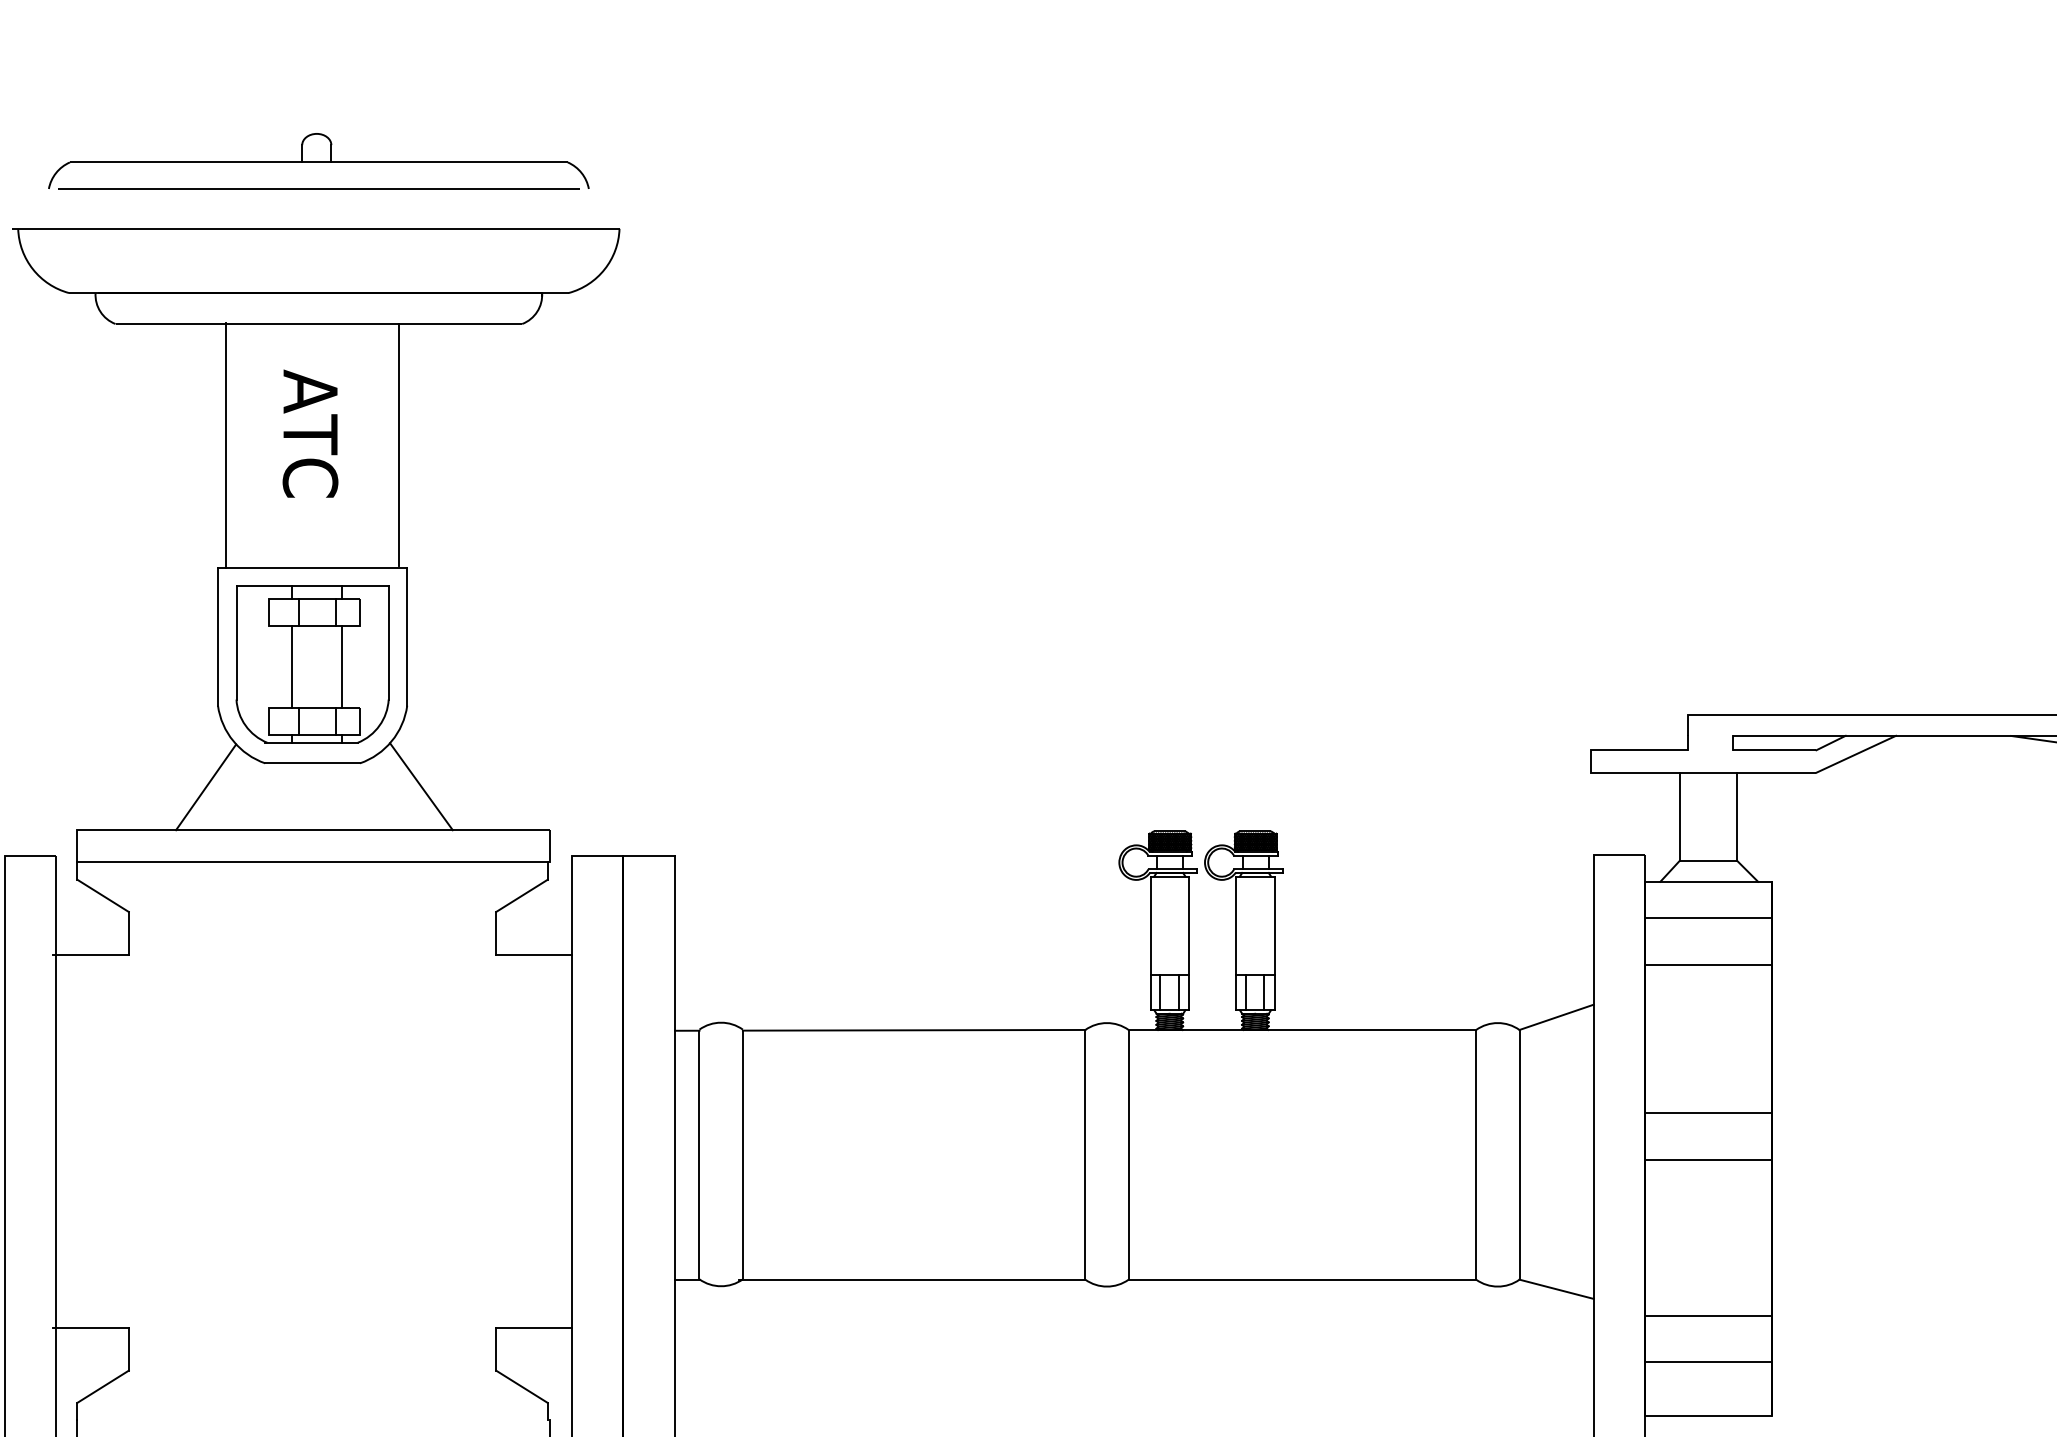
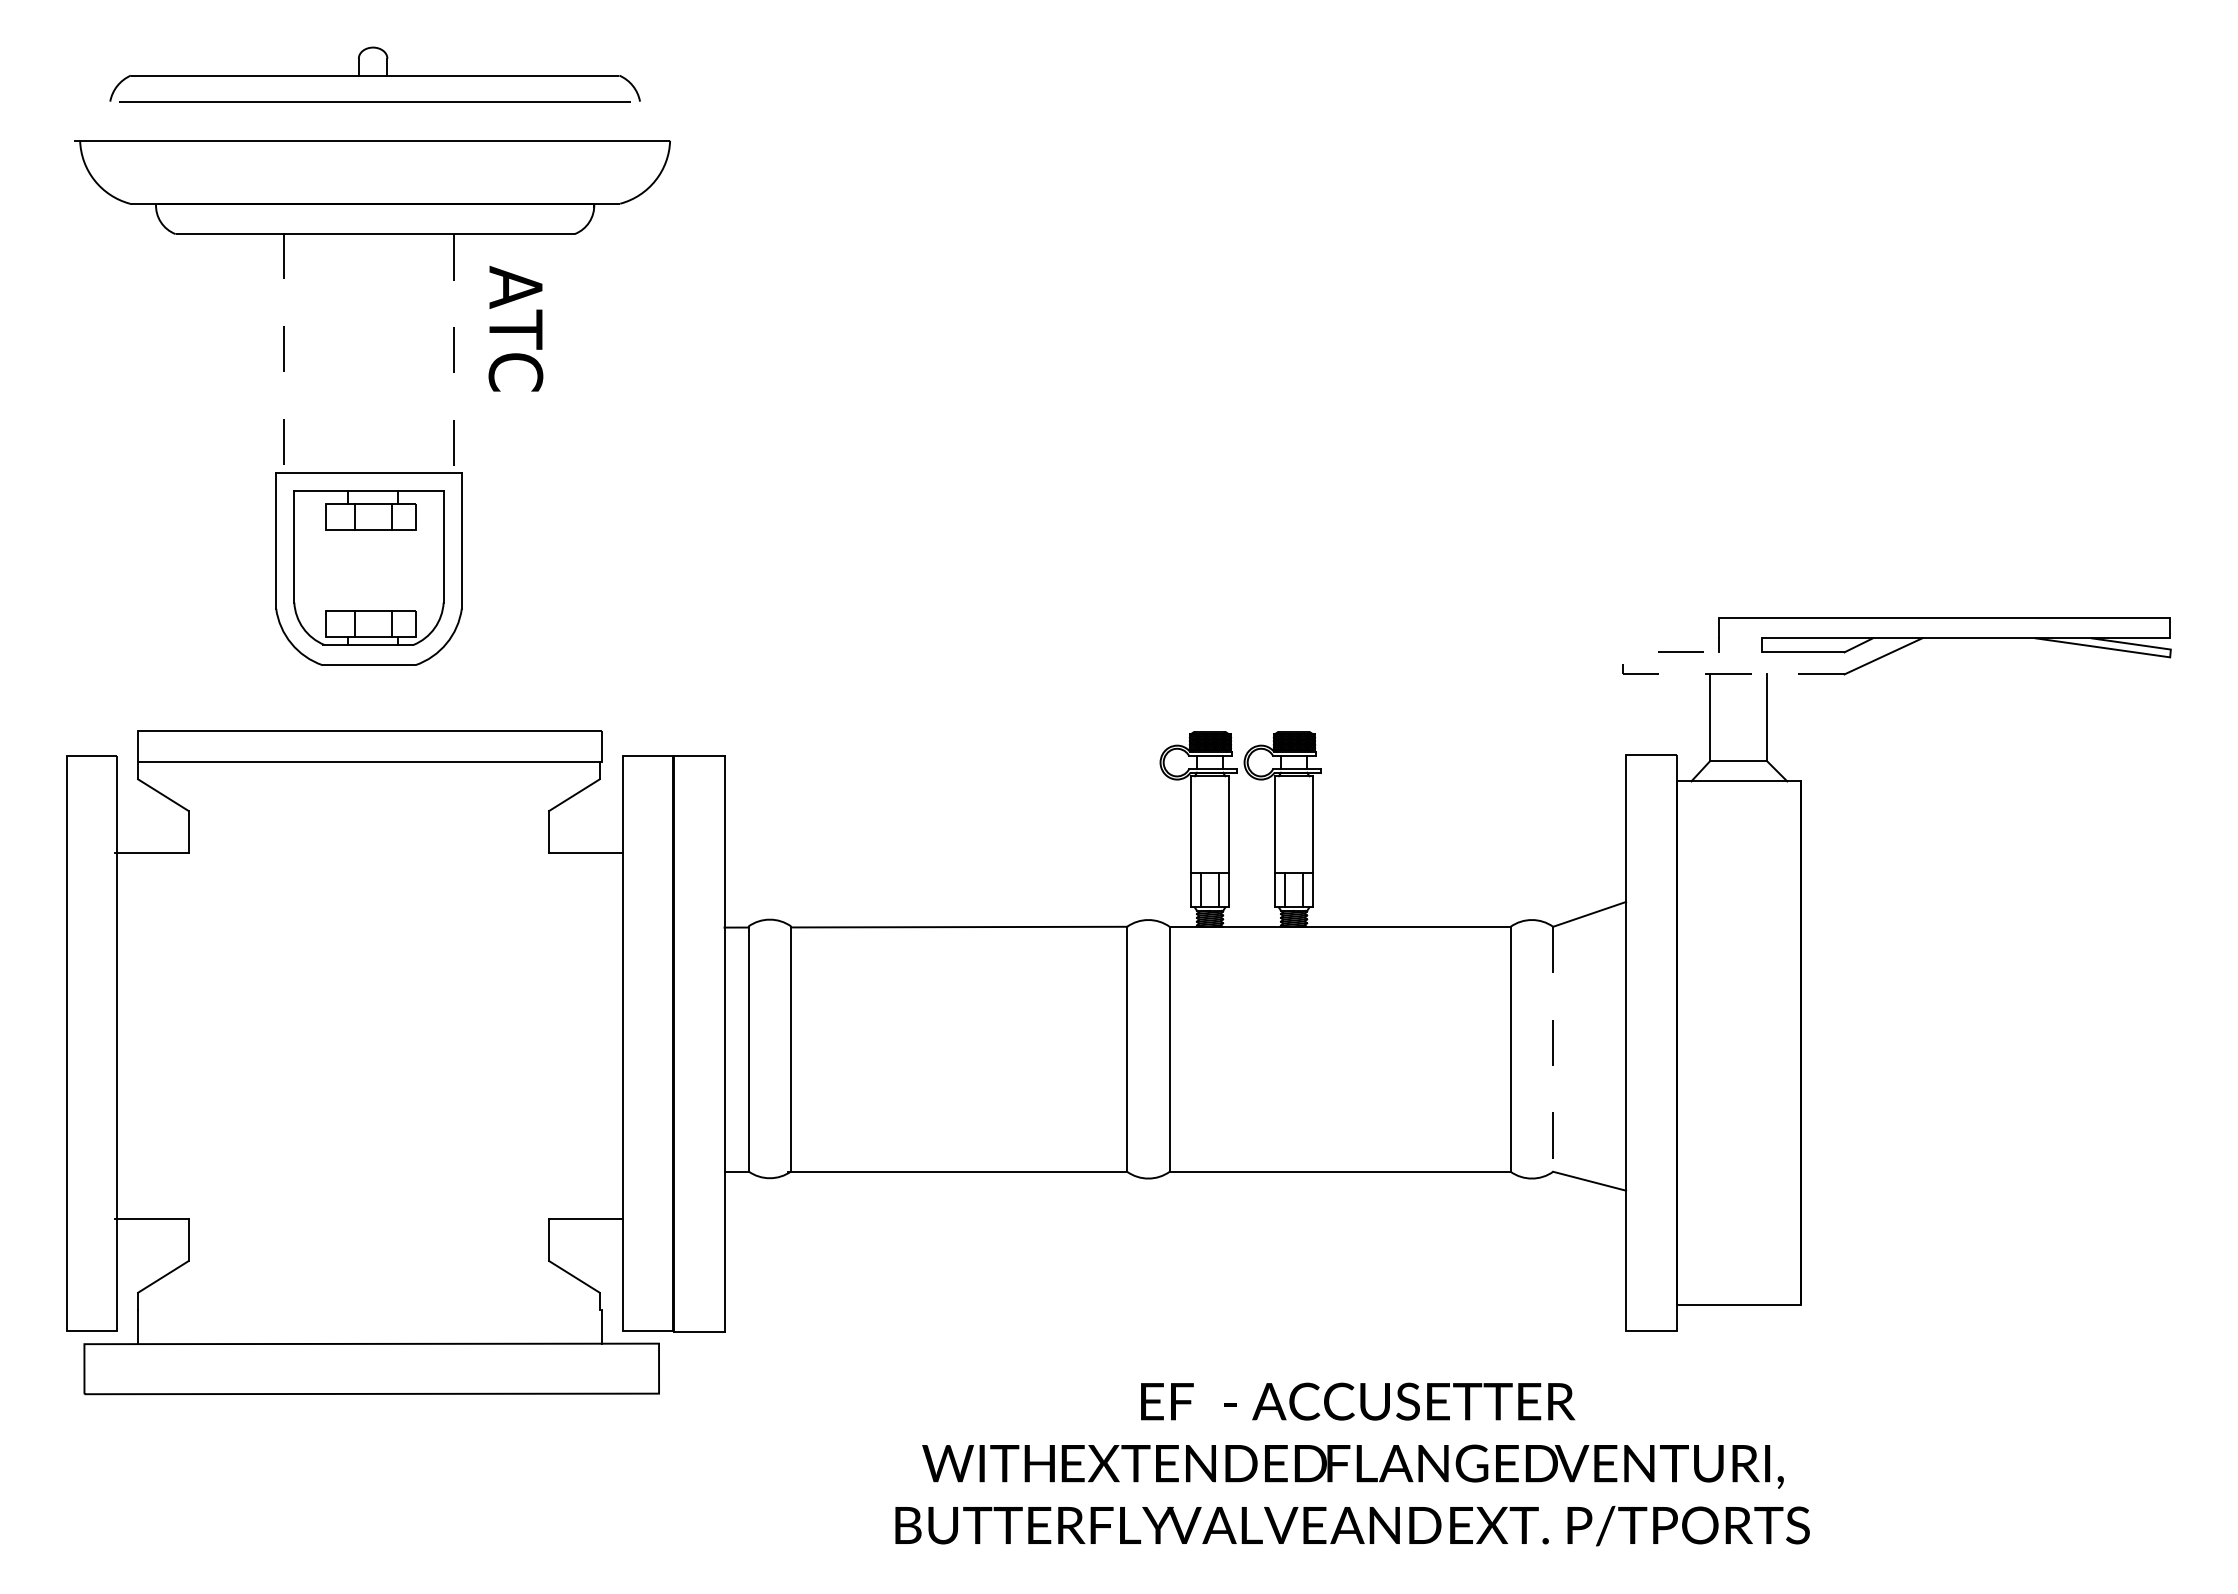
text: (310, 433) -> (515, 328), moved
line: (398, 444) -> (453, 352), solid -> dashed
line: (226, 445) -> (284, 353), solid -> dashed
line: (291, 666) -> (348, 570), removed
line: (341, 666) -> (397, 570), removed
line: (1641, 772) -> (1672, 674), solid -> dashed
line: (421, 786) -> (475, 687), removed
line: (206, 787) -> (264, 688), removed
line: (1708, 917) -> (1738, 816), removed
line: (1708, 964) -> (1738, 862), removed
line: (1708, 1113) -> (1738, 1008), removed
line: (1519, 1155) -> (1553, 1049), solid -> dashed
line: (1708, 1160) -> (1738, 1054), removed
line: (1708, 1315) -> (1738, 1206), removed
line: (1708, 1361) -> (1738, 1252), removed

